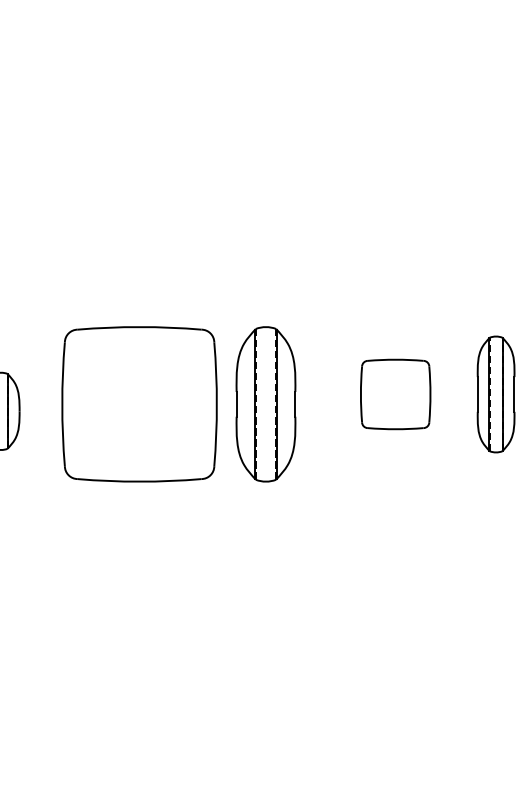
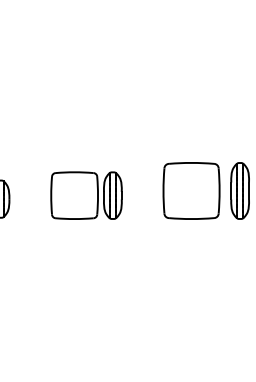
part: (395, 393) -> (191, 190), size x1.67
part: (178, 403) -> (86, 195), size x0.62

